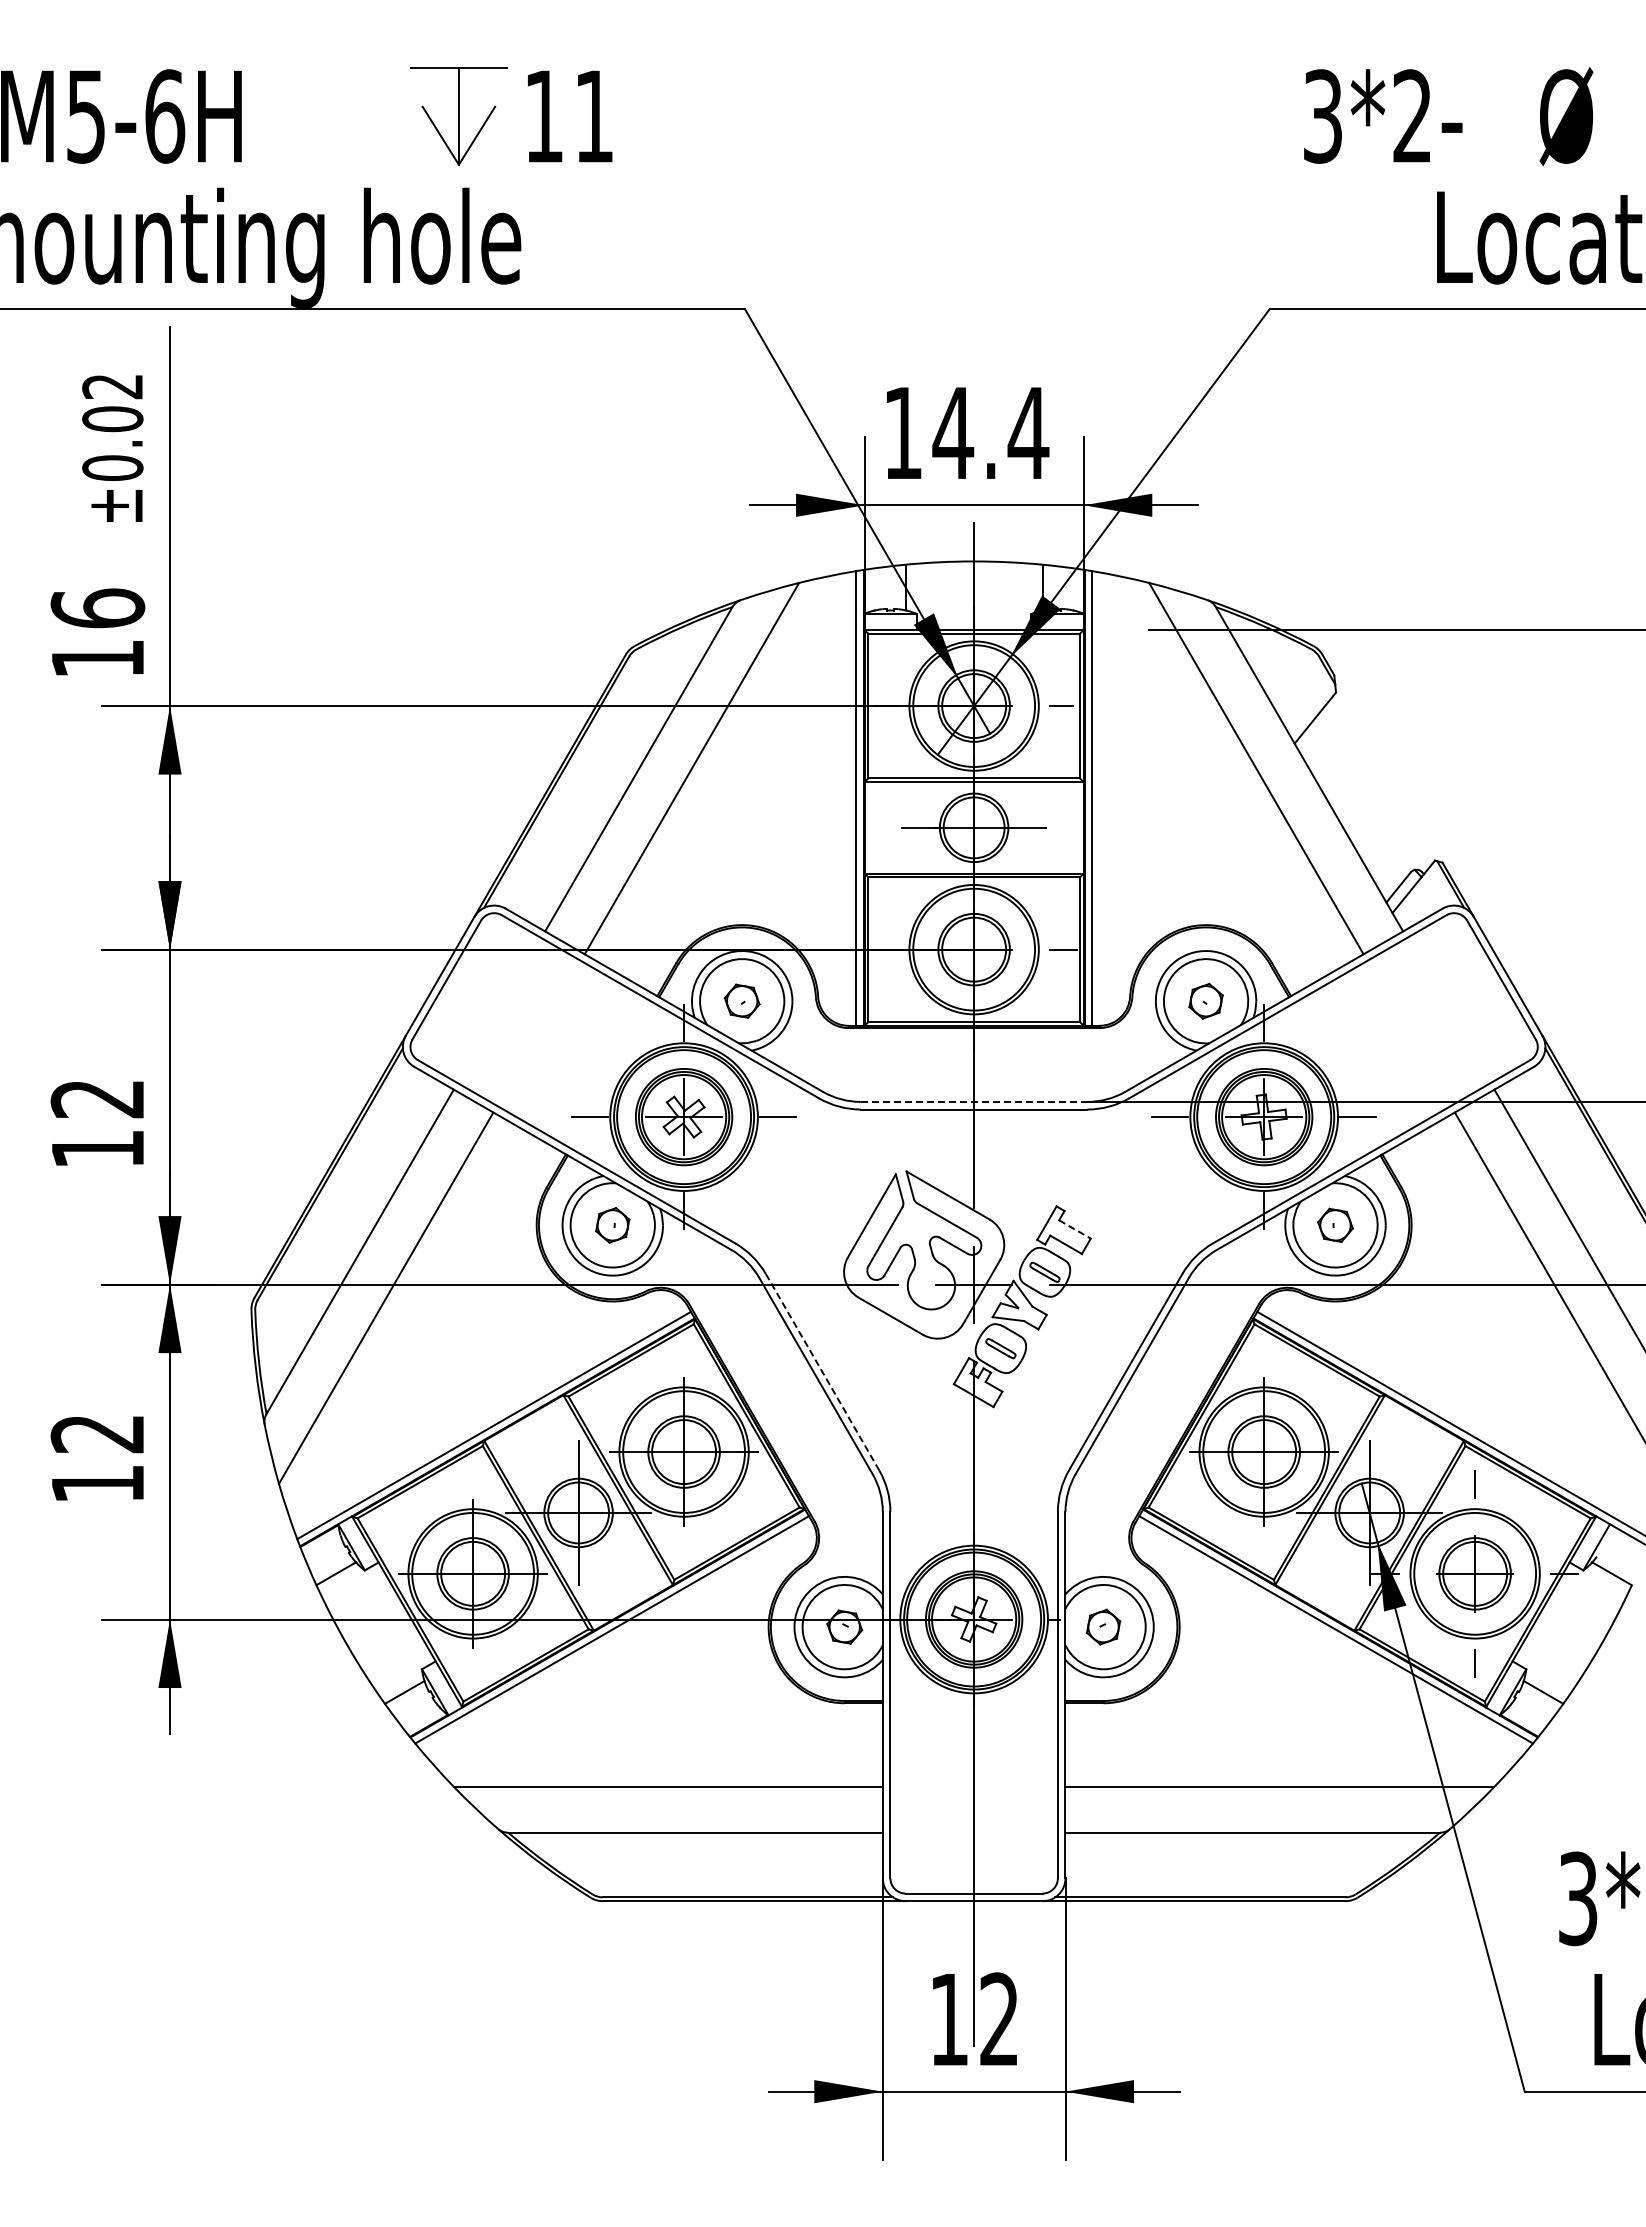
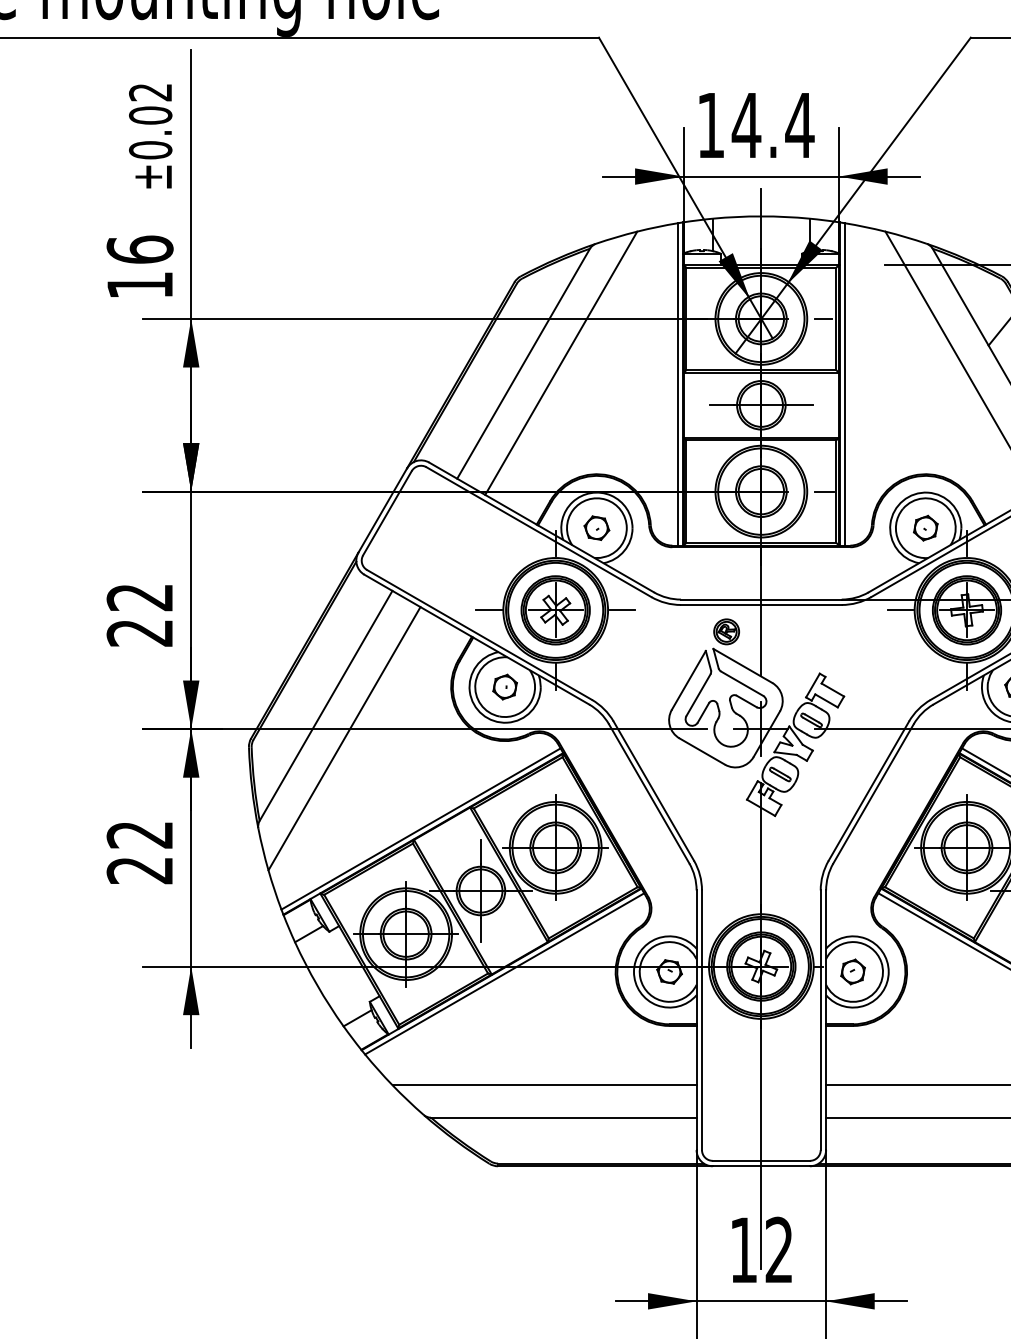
line: (974, 1101) -> (761, 599), dashed -> solid
part: (924, 1146) -> (726, 631), added
text: (96, 1149) -> (139, 633), 12 -> 22
line: (1075, 1229) -> (833, 690), dashed -> solid
line: (822, 1372) -> (653, 791), dashed -> solid
text: (96, 1484) -> (139, 870), 12 -> 22

